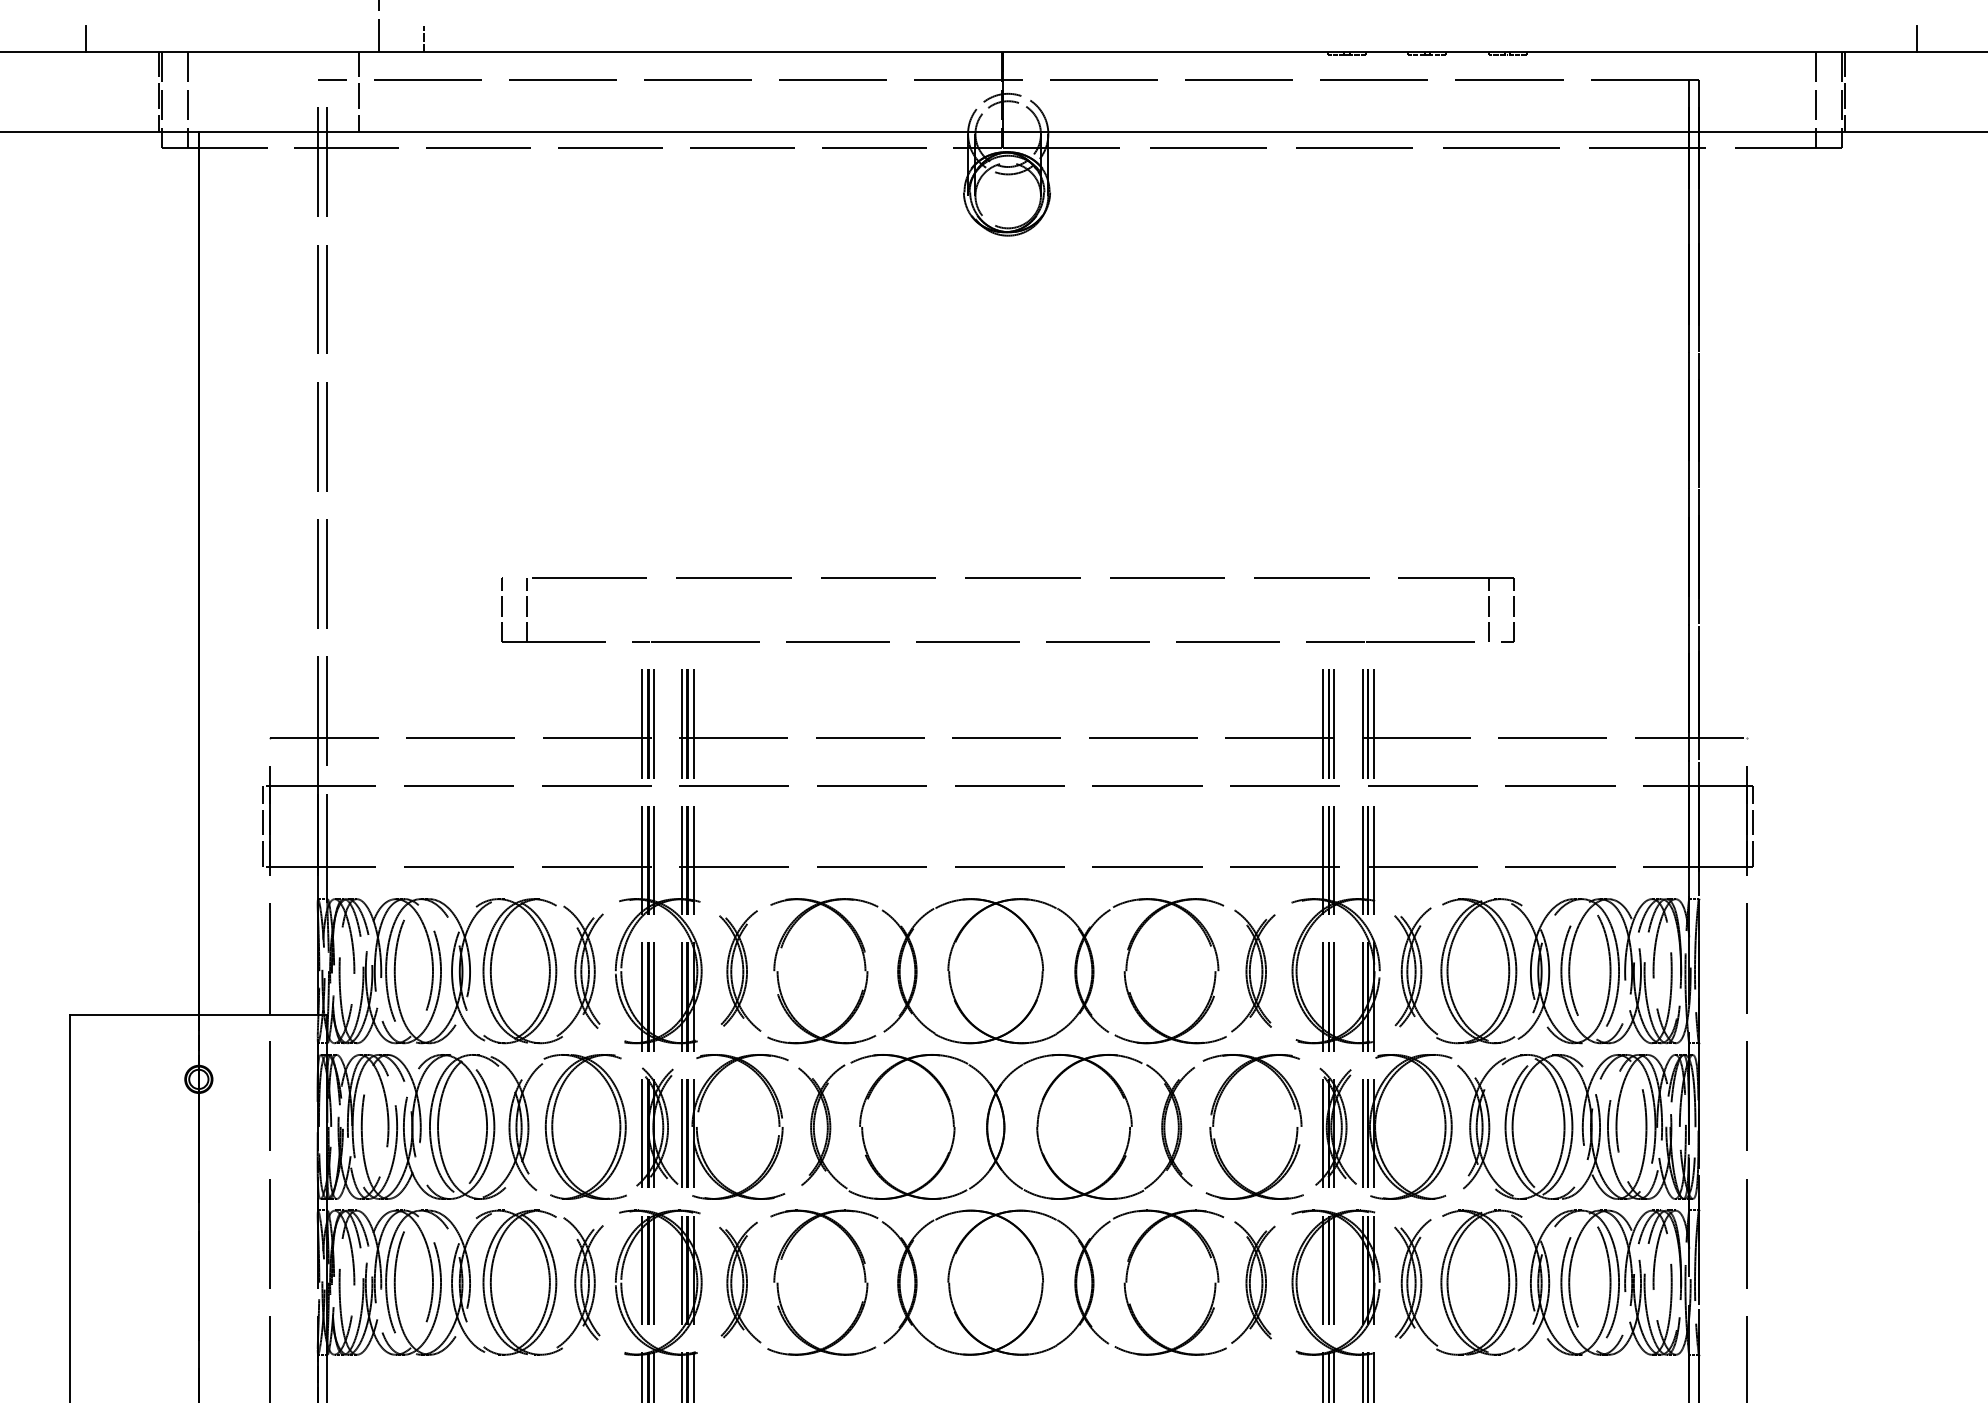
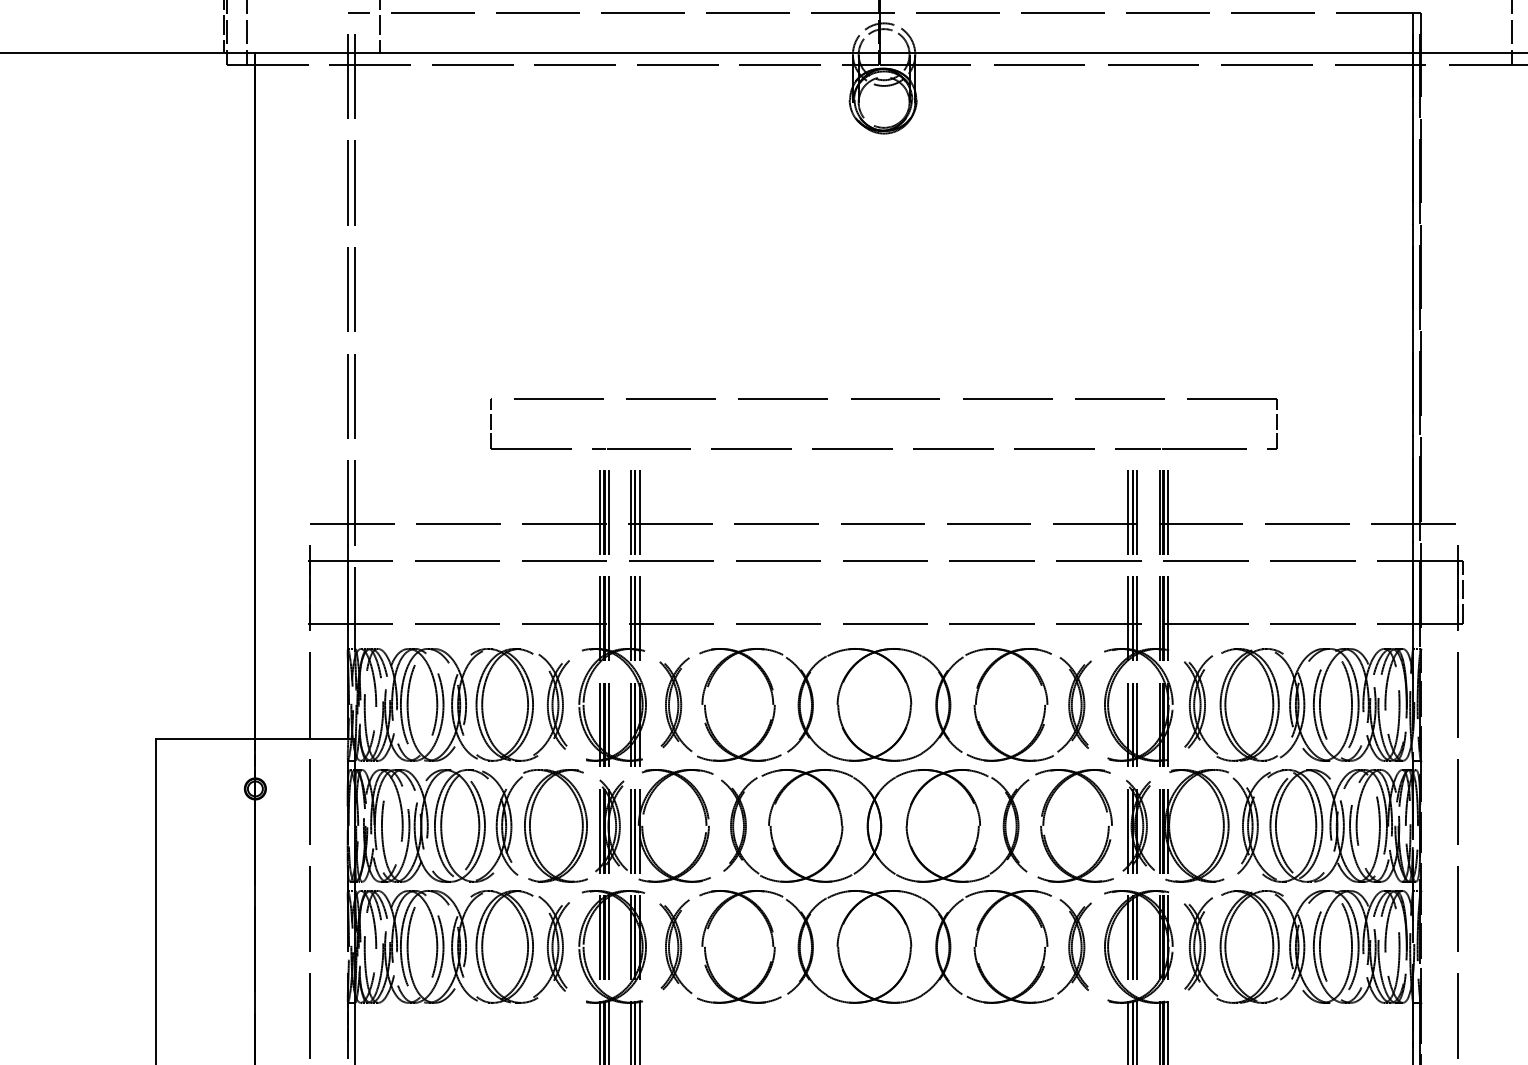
line: (527, 609) -> (510, 423), removed
line: (1489, 609) -> (1257, 423), removed
line: (263, 826) -> (305, 592), removed

